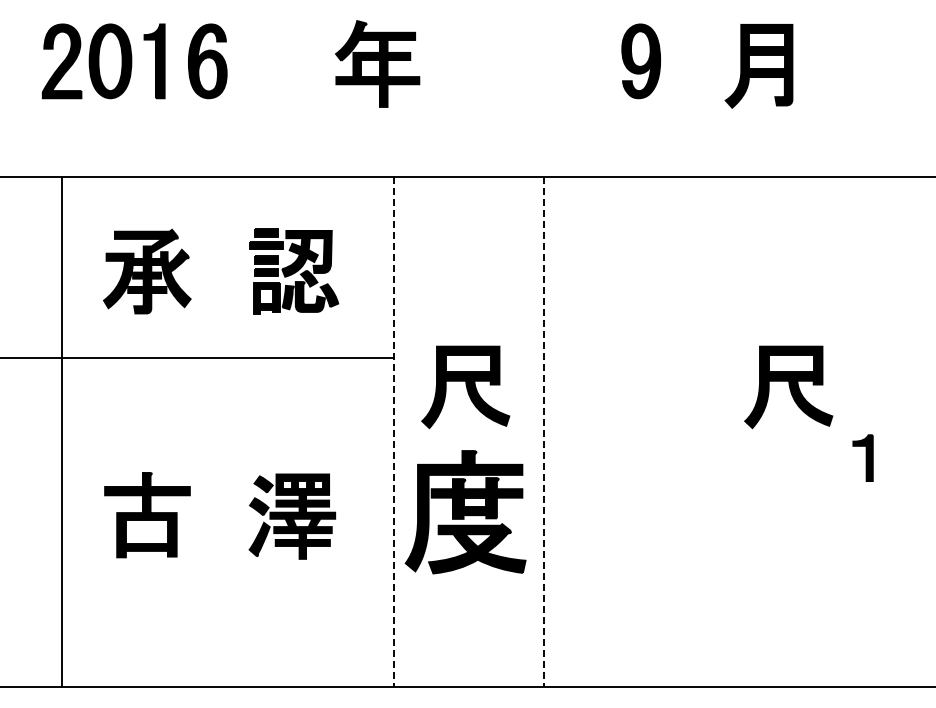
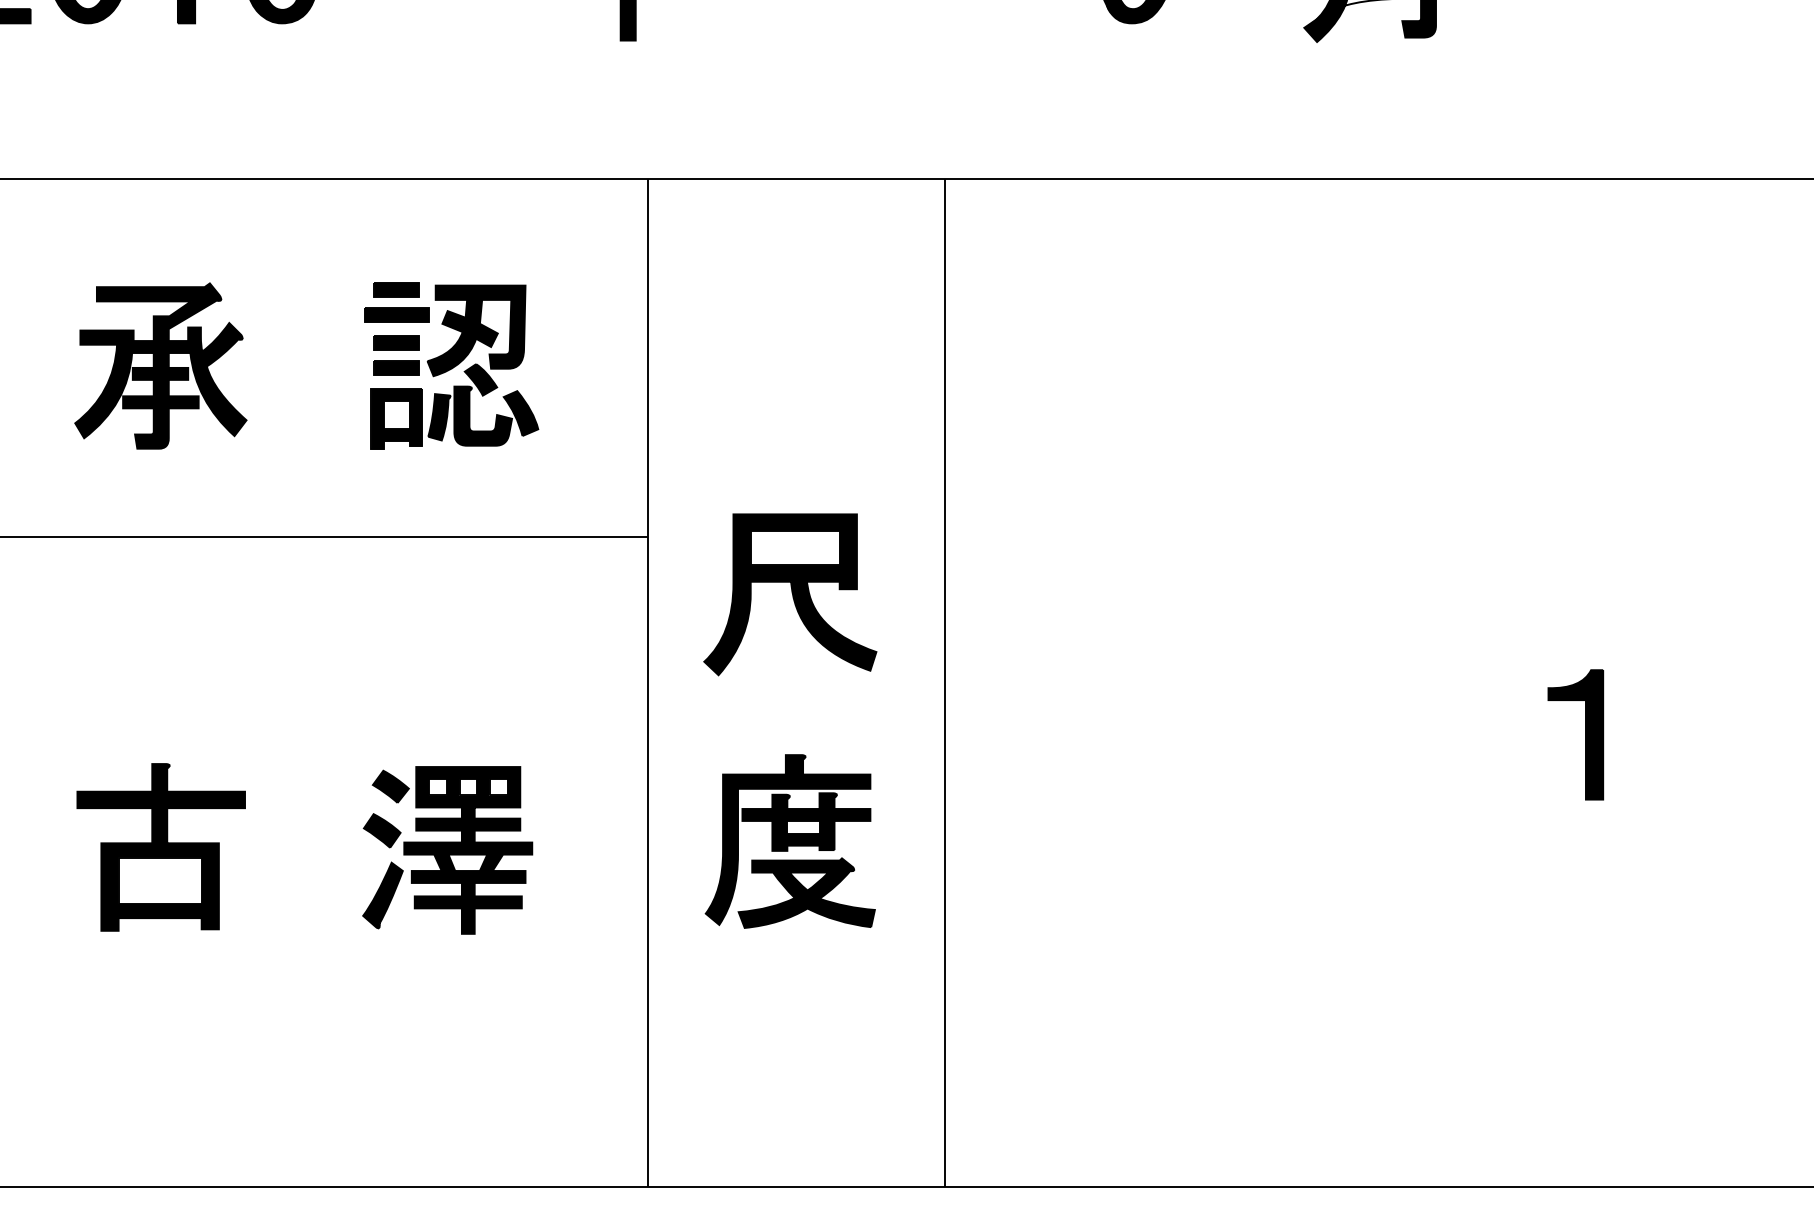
part: (788, 387) -> (1428, 595), removed
line: (393, 432) -> (647, 684), dashed -> solid
line: (543, 432) -> (944, 684), dashed -> solid
part: (862, 457) -> (1574, 733), size x1.43
part: (465, 511) -> (789, 840), size x0.71

